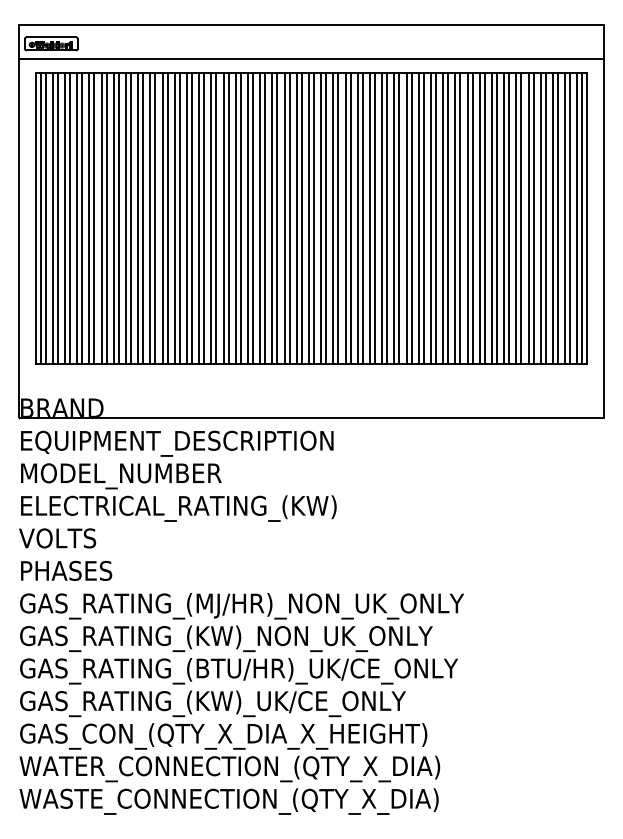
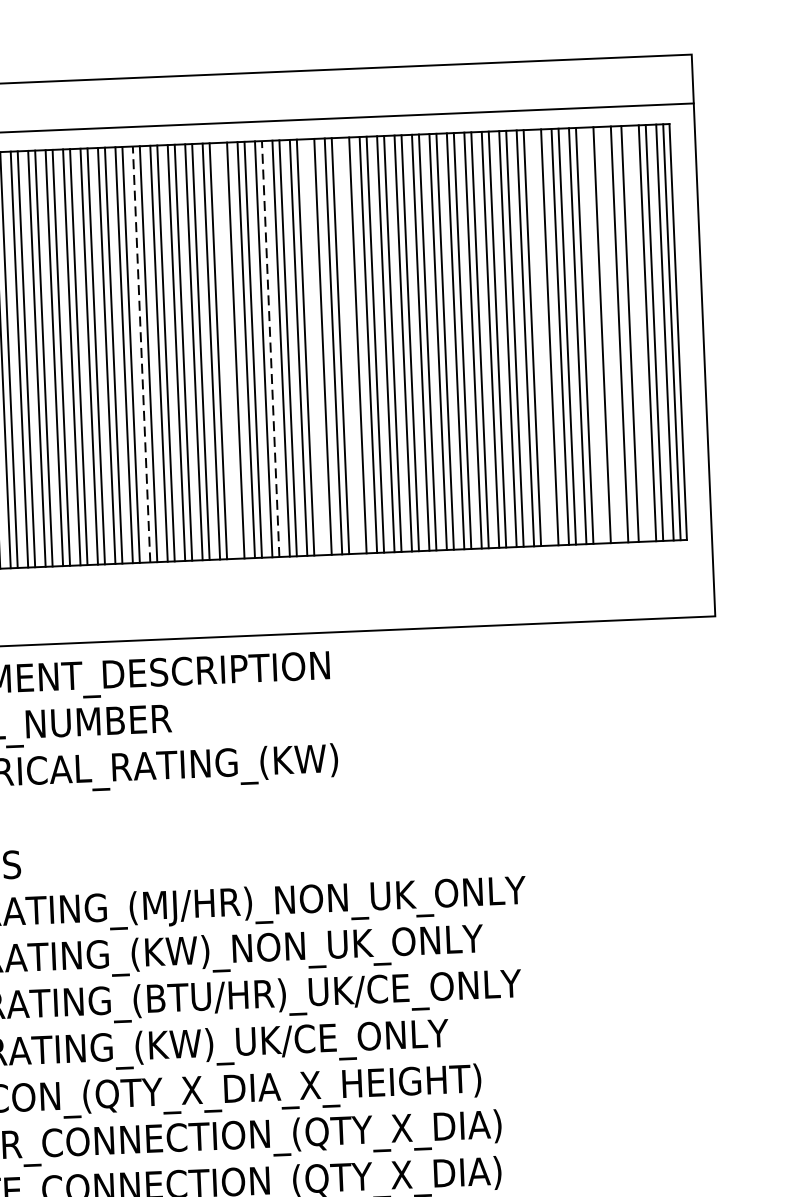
line: (211, 217) -> (141, 353), solid -> dashed
line: (272, 217) -> (228, 349), removed
line: (301, 217) -> (270, 347), solid -> dashed
line: (333, 217) -> (316, 345), removed
line: (357, 217) -> (350, 344), removed
line: (492, 217) -> (543, 336), removed
line: (528, 217) -> (594, 334), removed
line: (540, 217) -> (612, 333), removed
line: (557, 217) -> (636, 332), removed

